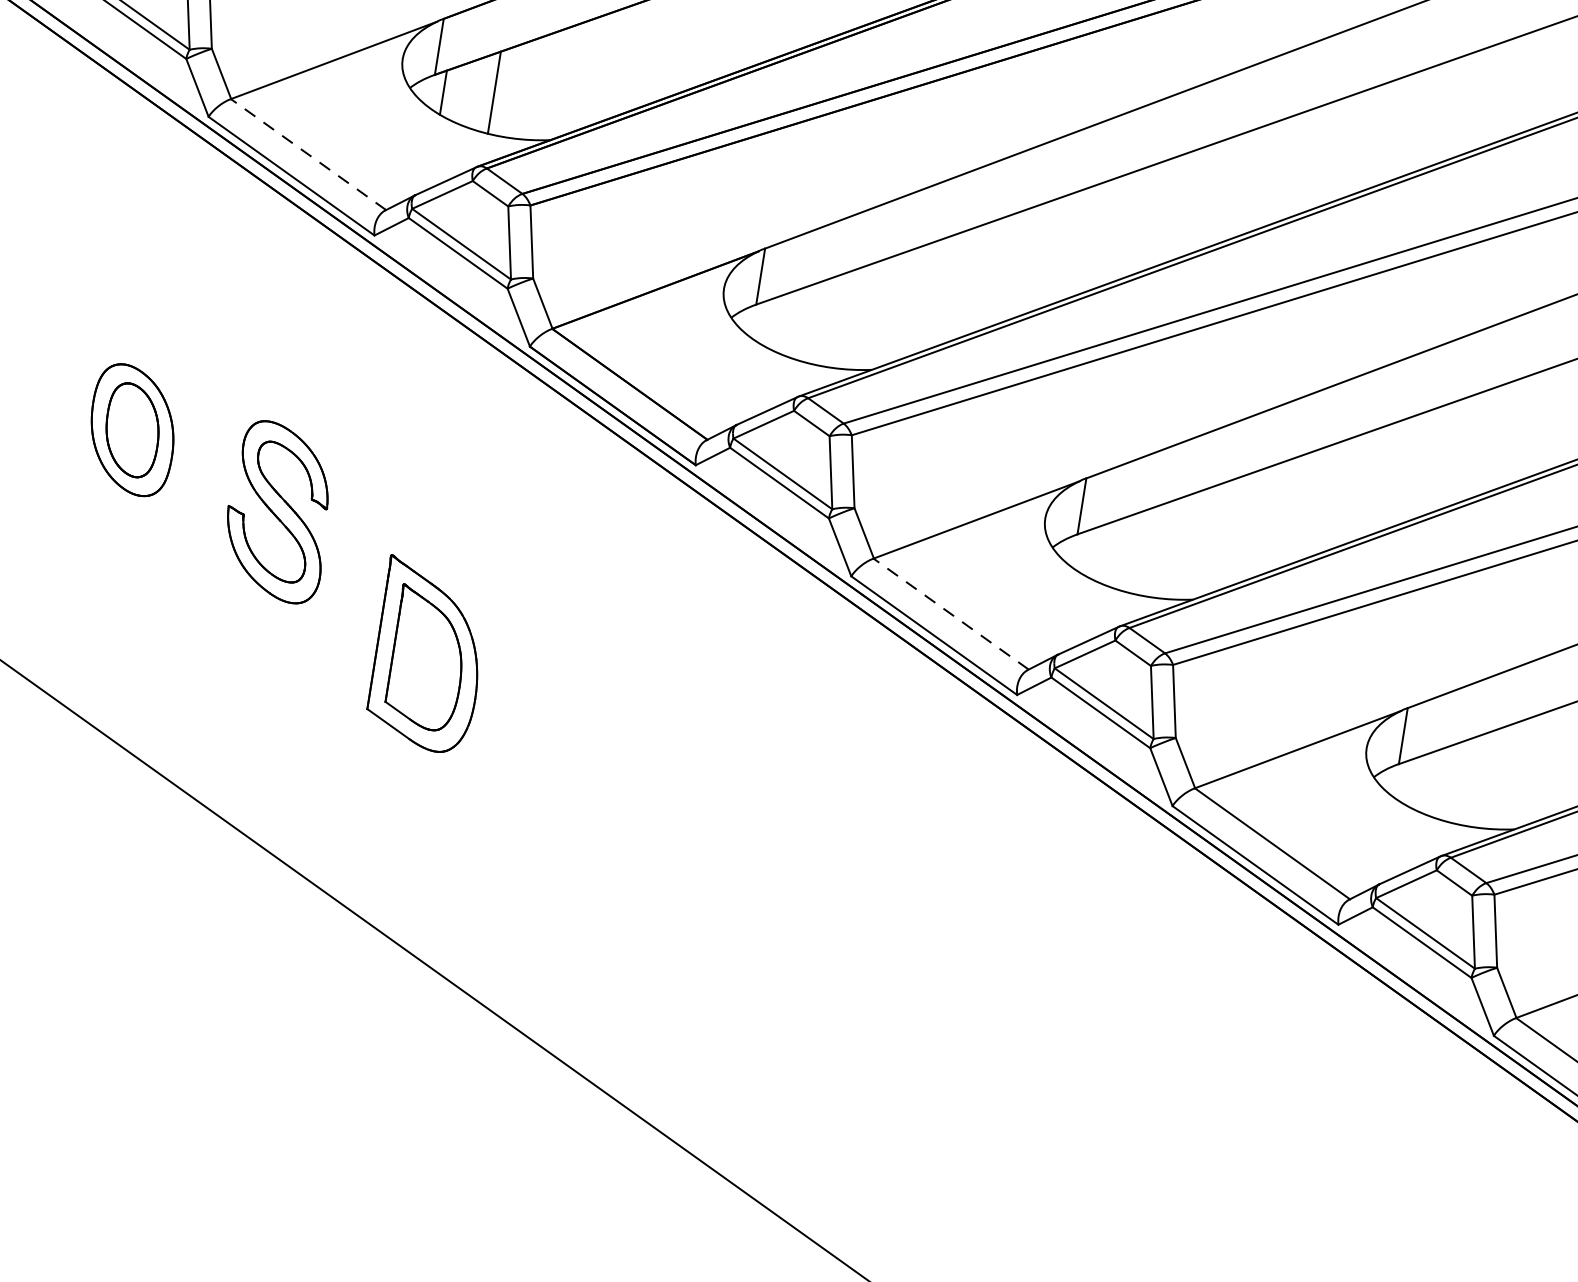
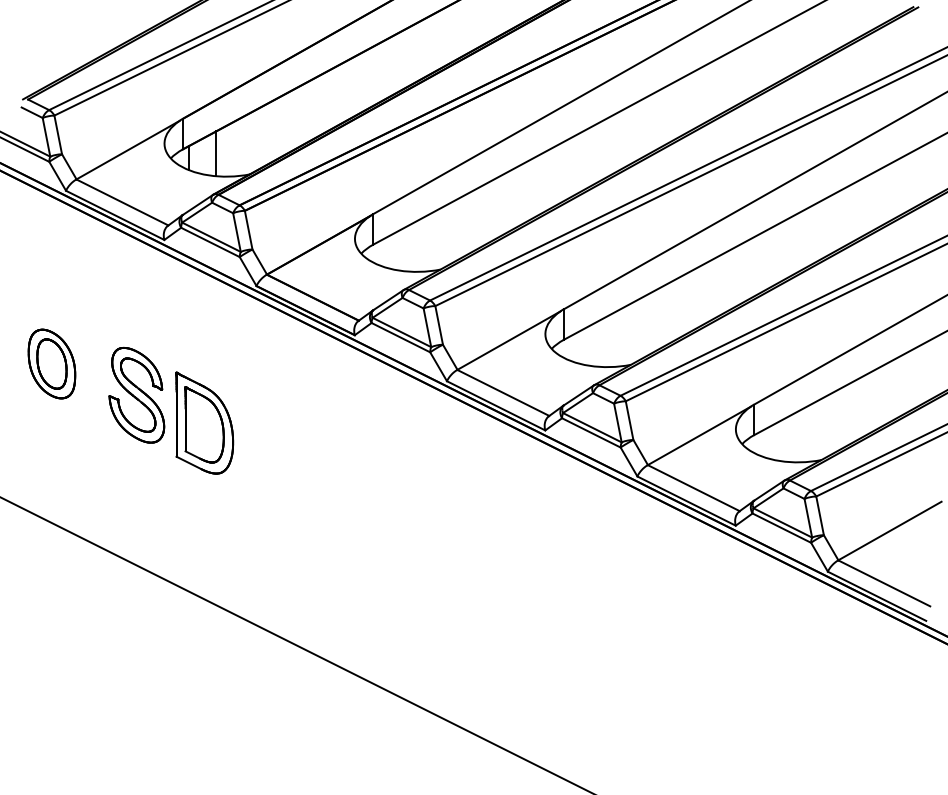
line: (308, 154) -> (122, 202), dashed -> solid
line: (949, 613) -> (502, 392), dashed -> solid
part: (428, 654) -> (204, 422), moved

